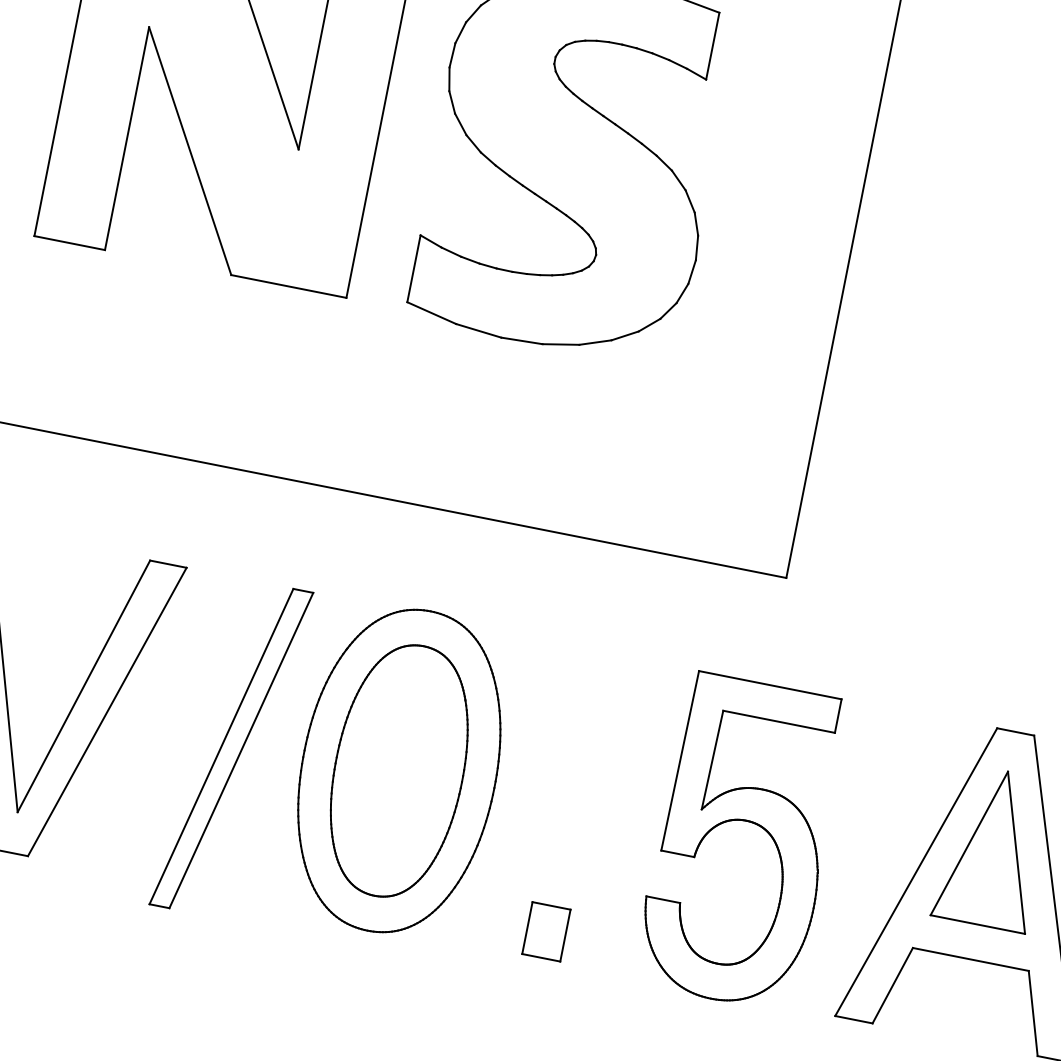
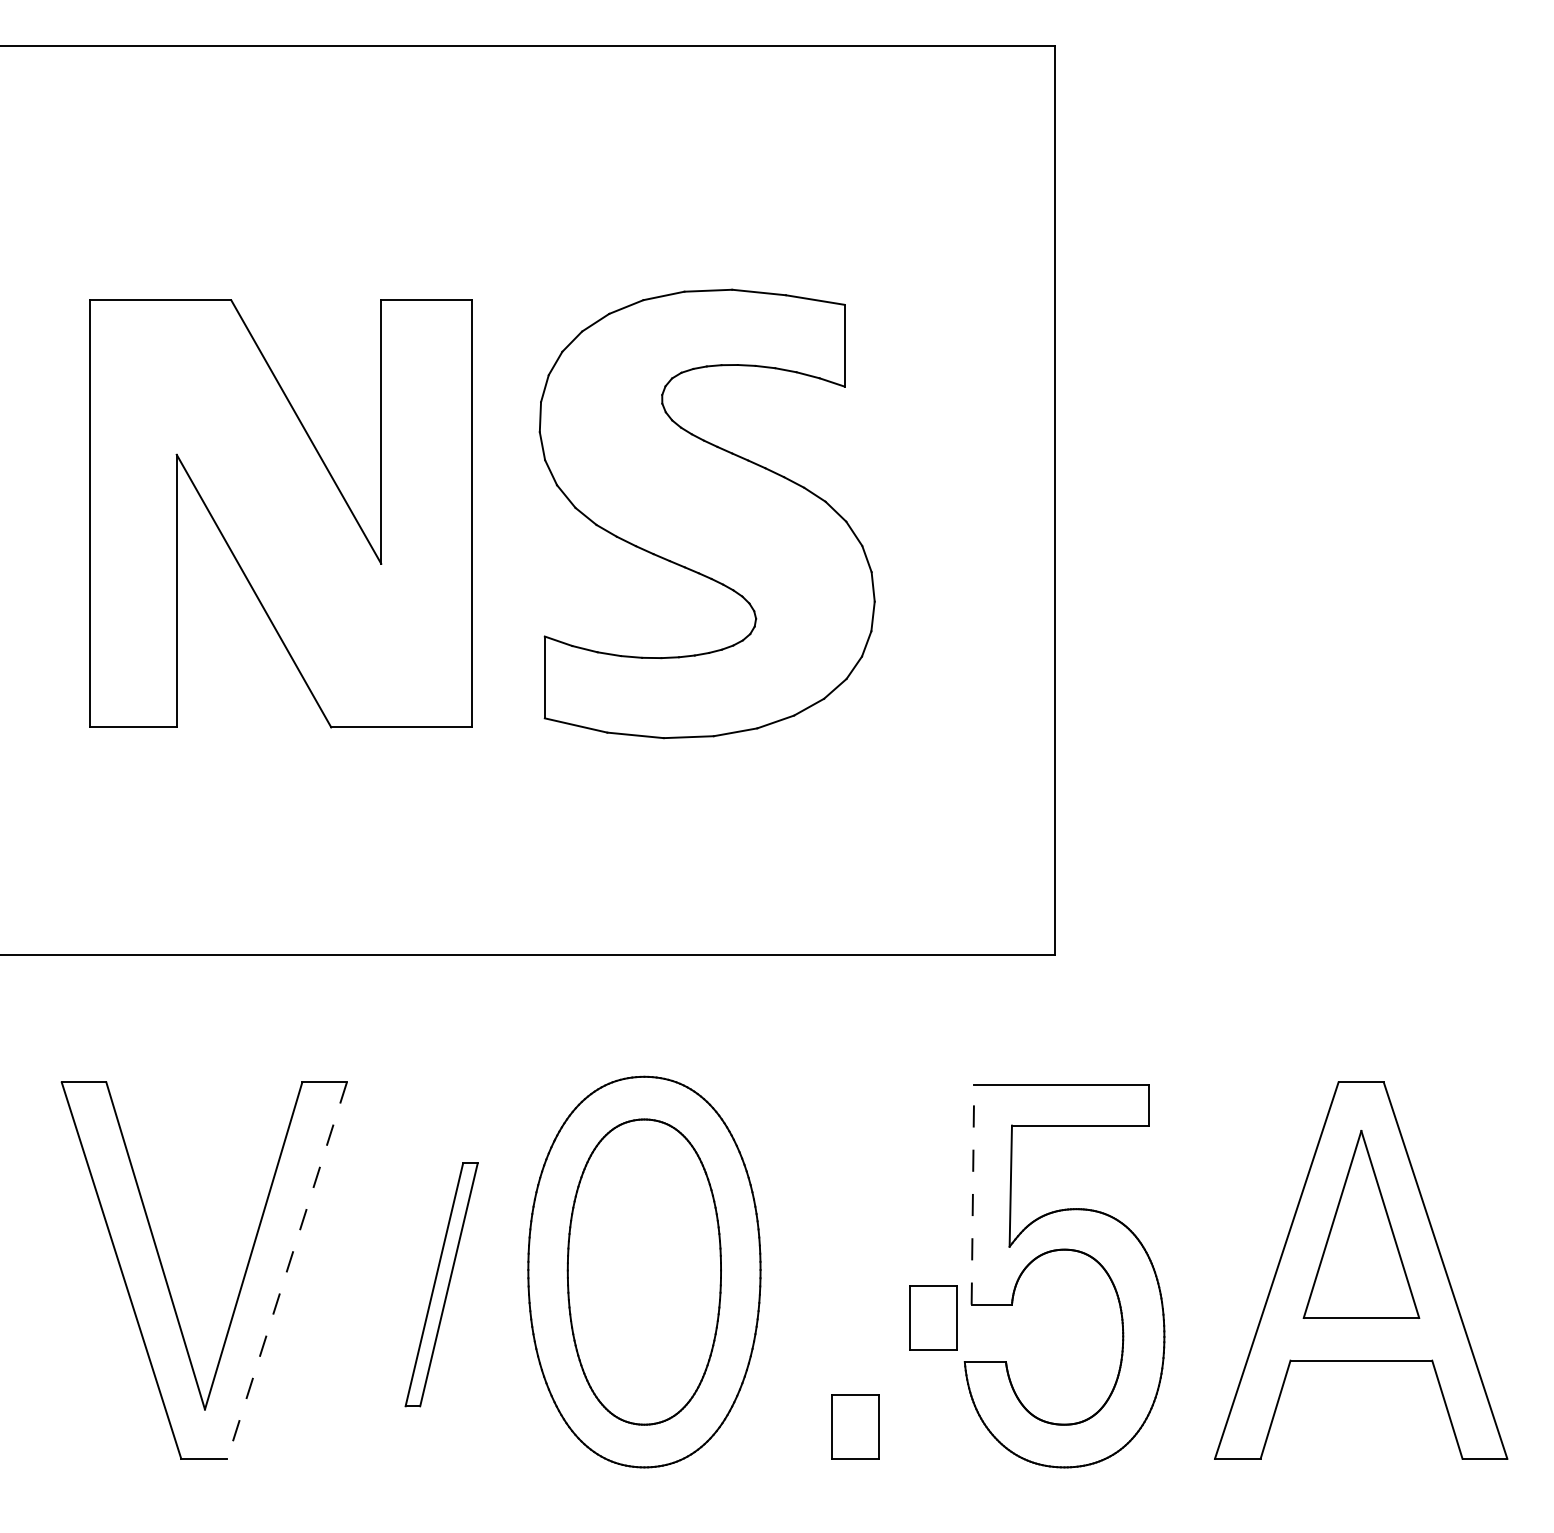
line: (107, 712) -> (287, 1271), solid -> dashed
part: (231, 748) -> (441, 1284), size x0.6
line: (679, 760) -> (972, 1194), solid -> dashed
part: (628, 854) -> (933, 1317), added

